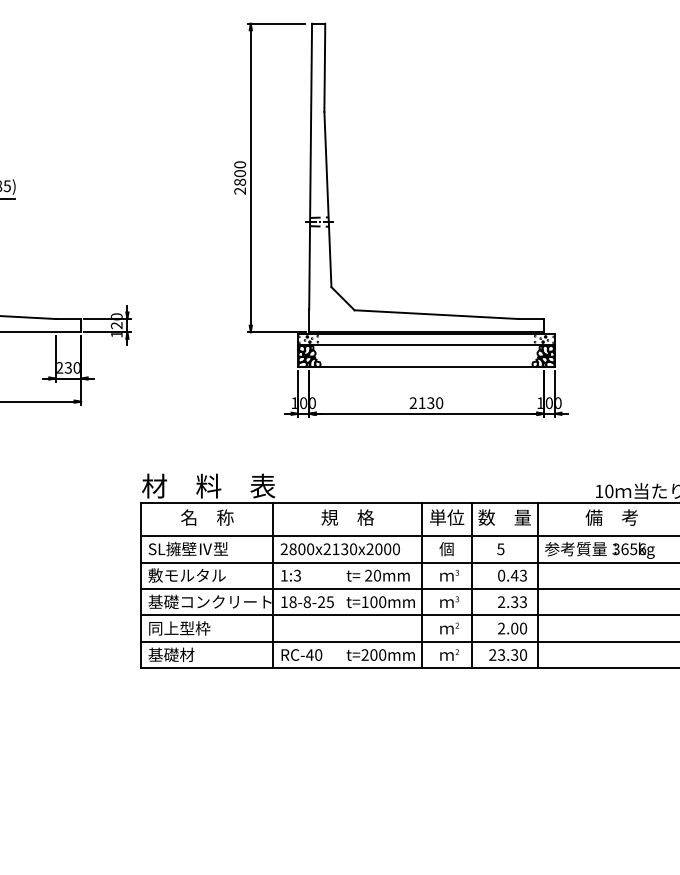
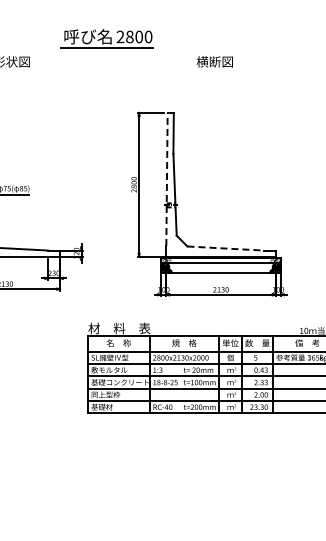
line: (309, 166) -> (166, 179), solid -> dashed
line: (438, 314) -> (226, 248), solid -> dashed

